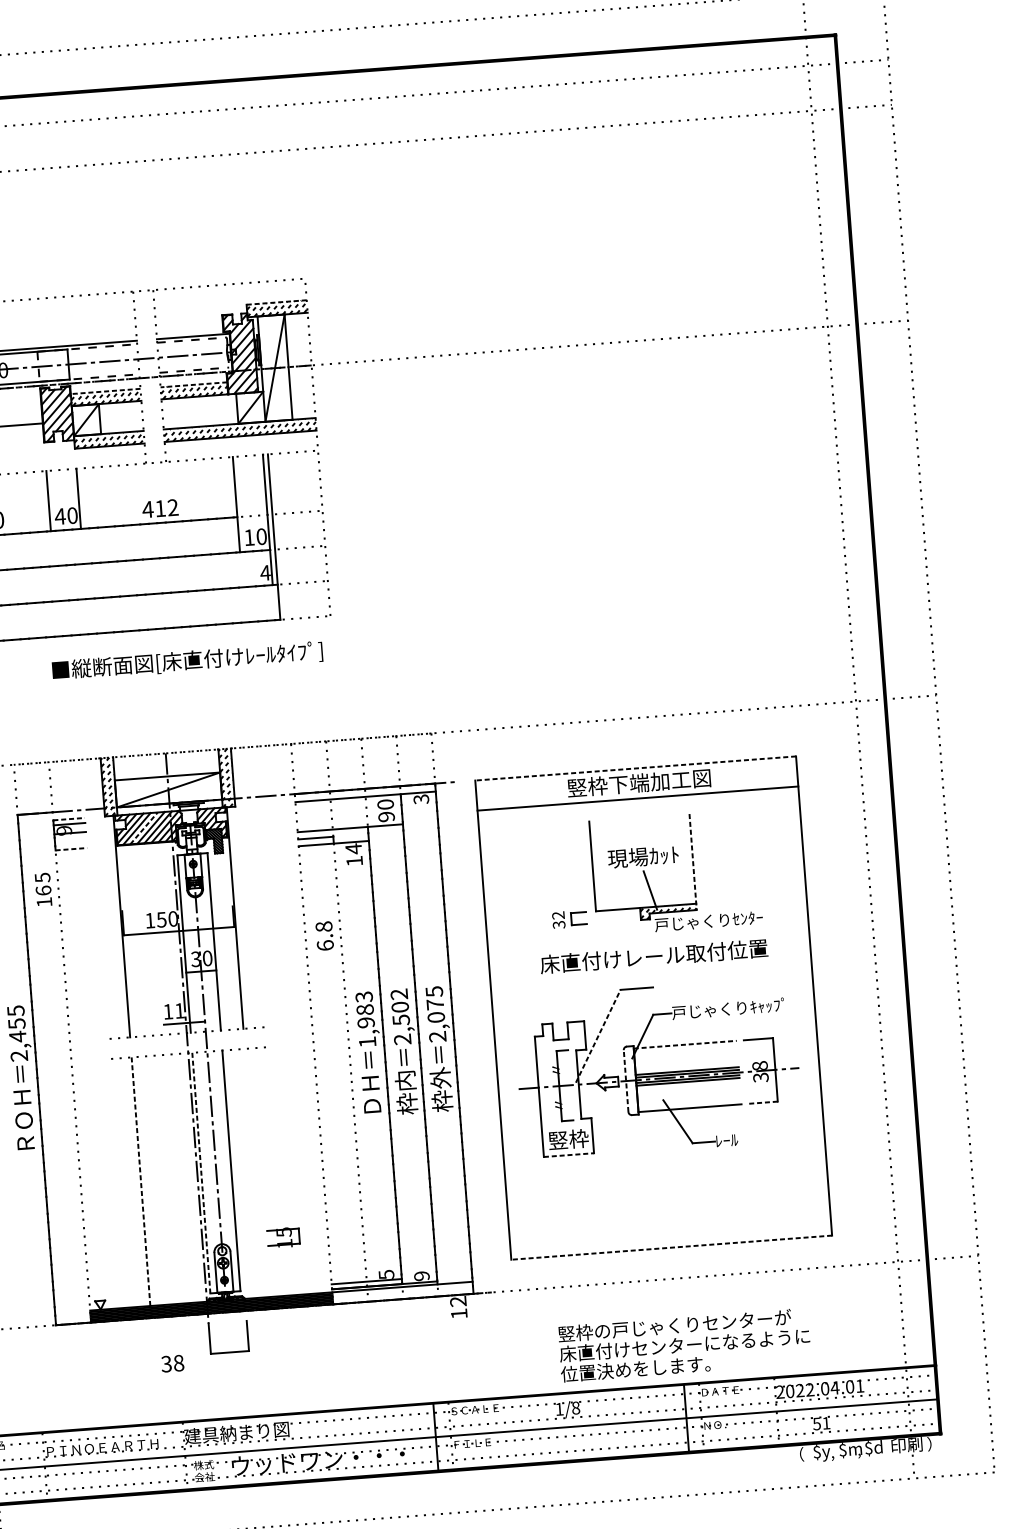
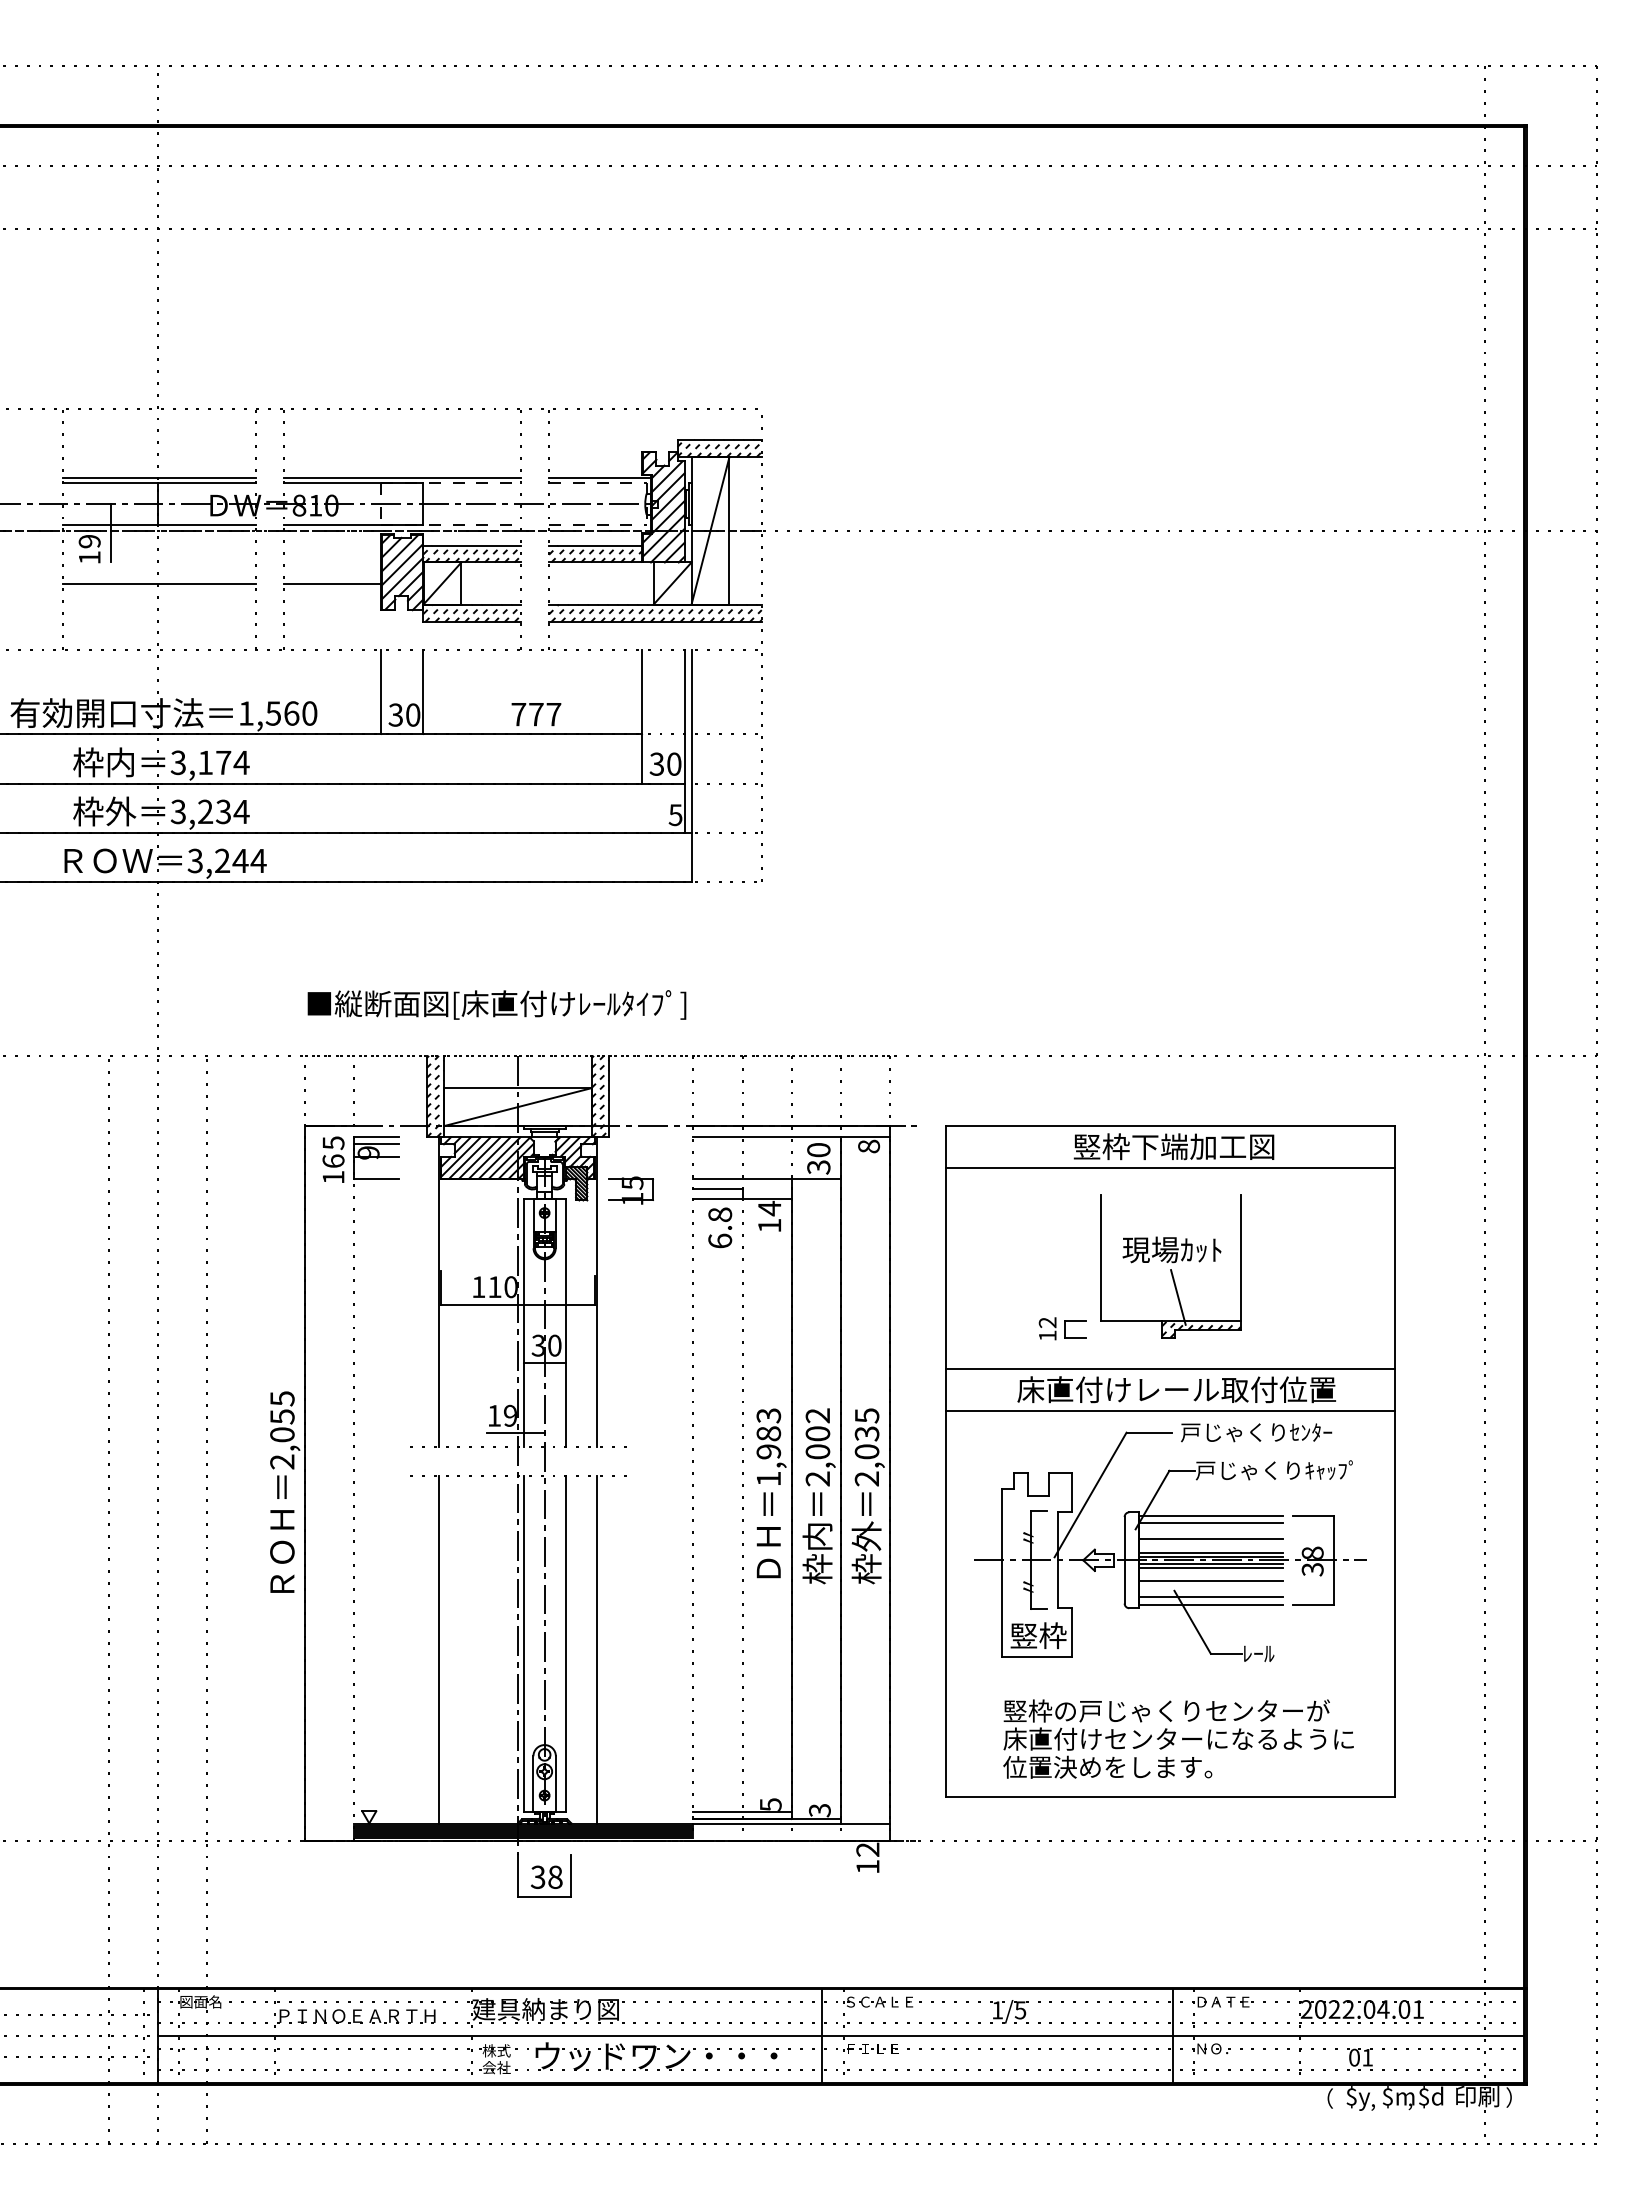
line: (276, 302) -> (719, 439), dashed -> solid
line: (193, 384) -> (595, 545), dashed -> solid
line: (105, 391) -> (472, 545), dashed -> solid
text: (159, 508) -> (535, 714), 412 -> 777
text: (59, 516) -> (395, 714), 40 -> 30
text: (248, 537) -> (656, 763), 10 -> 30
text: (265, 573) -> (675, 815), 4 -> 5
text: (187, 661) -> (496, 1004), moved
line: (635, 768) -> (1170, 1126), dashed -> solid
text: (420, 799) -> (868, 1146), 3 -> 8
text: (386, 817) -> (818, 1167), 90 -> 30
line: (69, 819) -> (377, 1137), dashed -> solid
line: (144, 828) -> (480, 1157), dashed -> solid
line: (72, 849) -> (377, 1179), dashed -> solid
line: (692, 862) -> (1240, 1262), dashed -> solid
text: (43, 889) -> (333, 1159), moved
text: (161, 920) -> (494, 1287), 150 -> 110
text: (708, 921) -> (1256, 1432), moved
text: (558, 924) -> (1047, 1335), 32 -> 12
text: (324, 935) -> (720, 1227), moved
line: (648, 942) -> (1170, 1369), added
line: (650, 972) -> (1170, 1411), added
text: (434, 1004) -> (866, 1433), 2,075 -> 2,035
text: (179, 1010) -> (510, 1415), 11 -> 19
text: (400, 1019) -> (817, 1451), 2,502 -> 2,002
text: (17, 1036) -> (282, 1434), 2,455 -> 2,055
line: (598, 1036) -> (1090, 1495), dashed -> solid
line: (685, 1044) -> (1211, 1515), dashed -> solid
line: (685, 1050) -> (1210, 1523), added
line: (686, 1061) -> (1210, 1539), added
line: (625, 1080) -> (1124, 1559), dashed -> solid
line: (688, 1091) -> (1210, 1581), added
line: (762, 1102) -> (1312, 1604), dashed -> solid
line: (689, 1103) -> (1210, 1597), added
line: (569, 1155) -> (1037, 1657), dashed -> solid
line: (201, 1173) -> (523, 1644), dashed -> solid
line: (254, 1173) -> (597, 1649), added
line: (140, 1182) -> (438, 1650), dashed -> solid
part: (282, 1237) -> (630, 1190), moved
line: (671, 1247) -> (1170, 1796), dashed -> solid
text: (421, 1276) -> (819, 1810), 9 -> 3
text: (684, 1344) -> (1178, 1738), moved
text: (172, 1363) -> (546, 1876), moved
text: (575, 1408) -> (1020, 2010), 1/8 -> 1/5
text: (816, 1423) -> (1353, 2057), 51 -> 01

